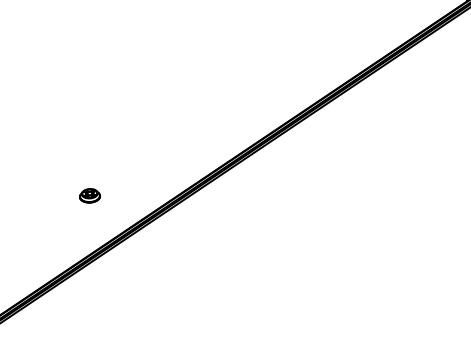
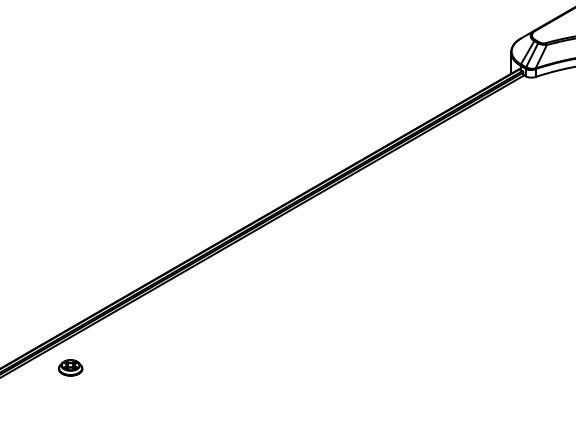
part: (89, 195) -> (70, 367), moved

